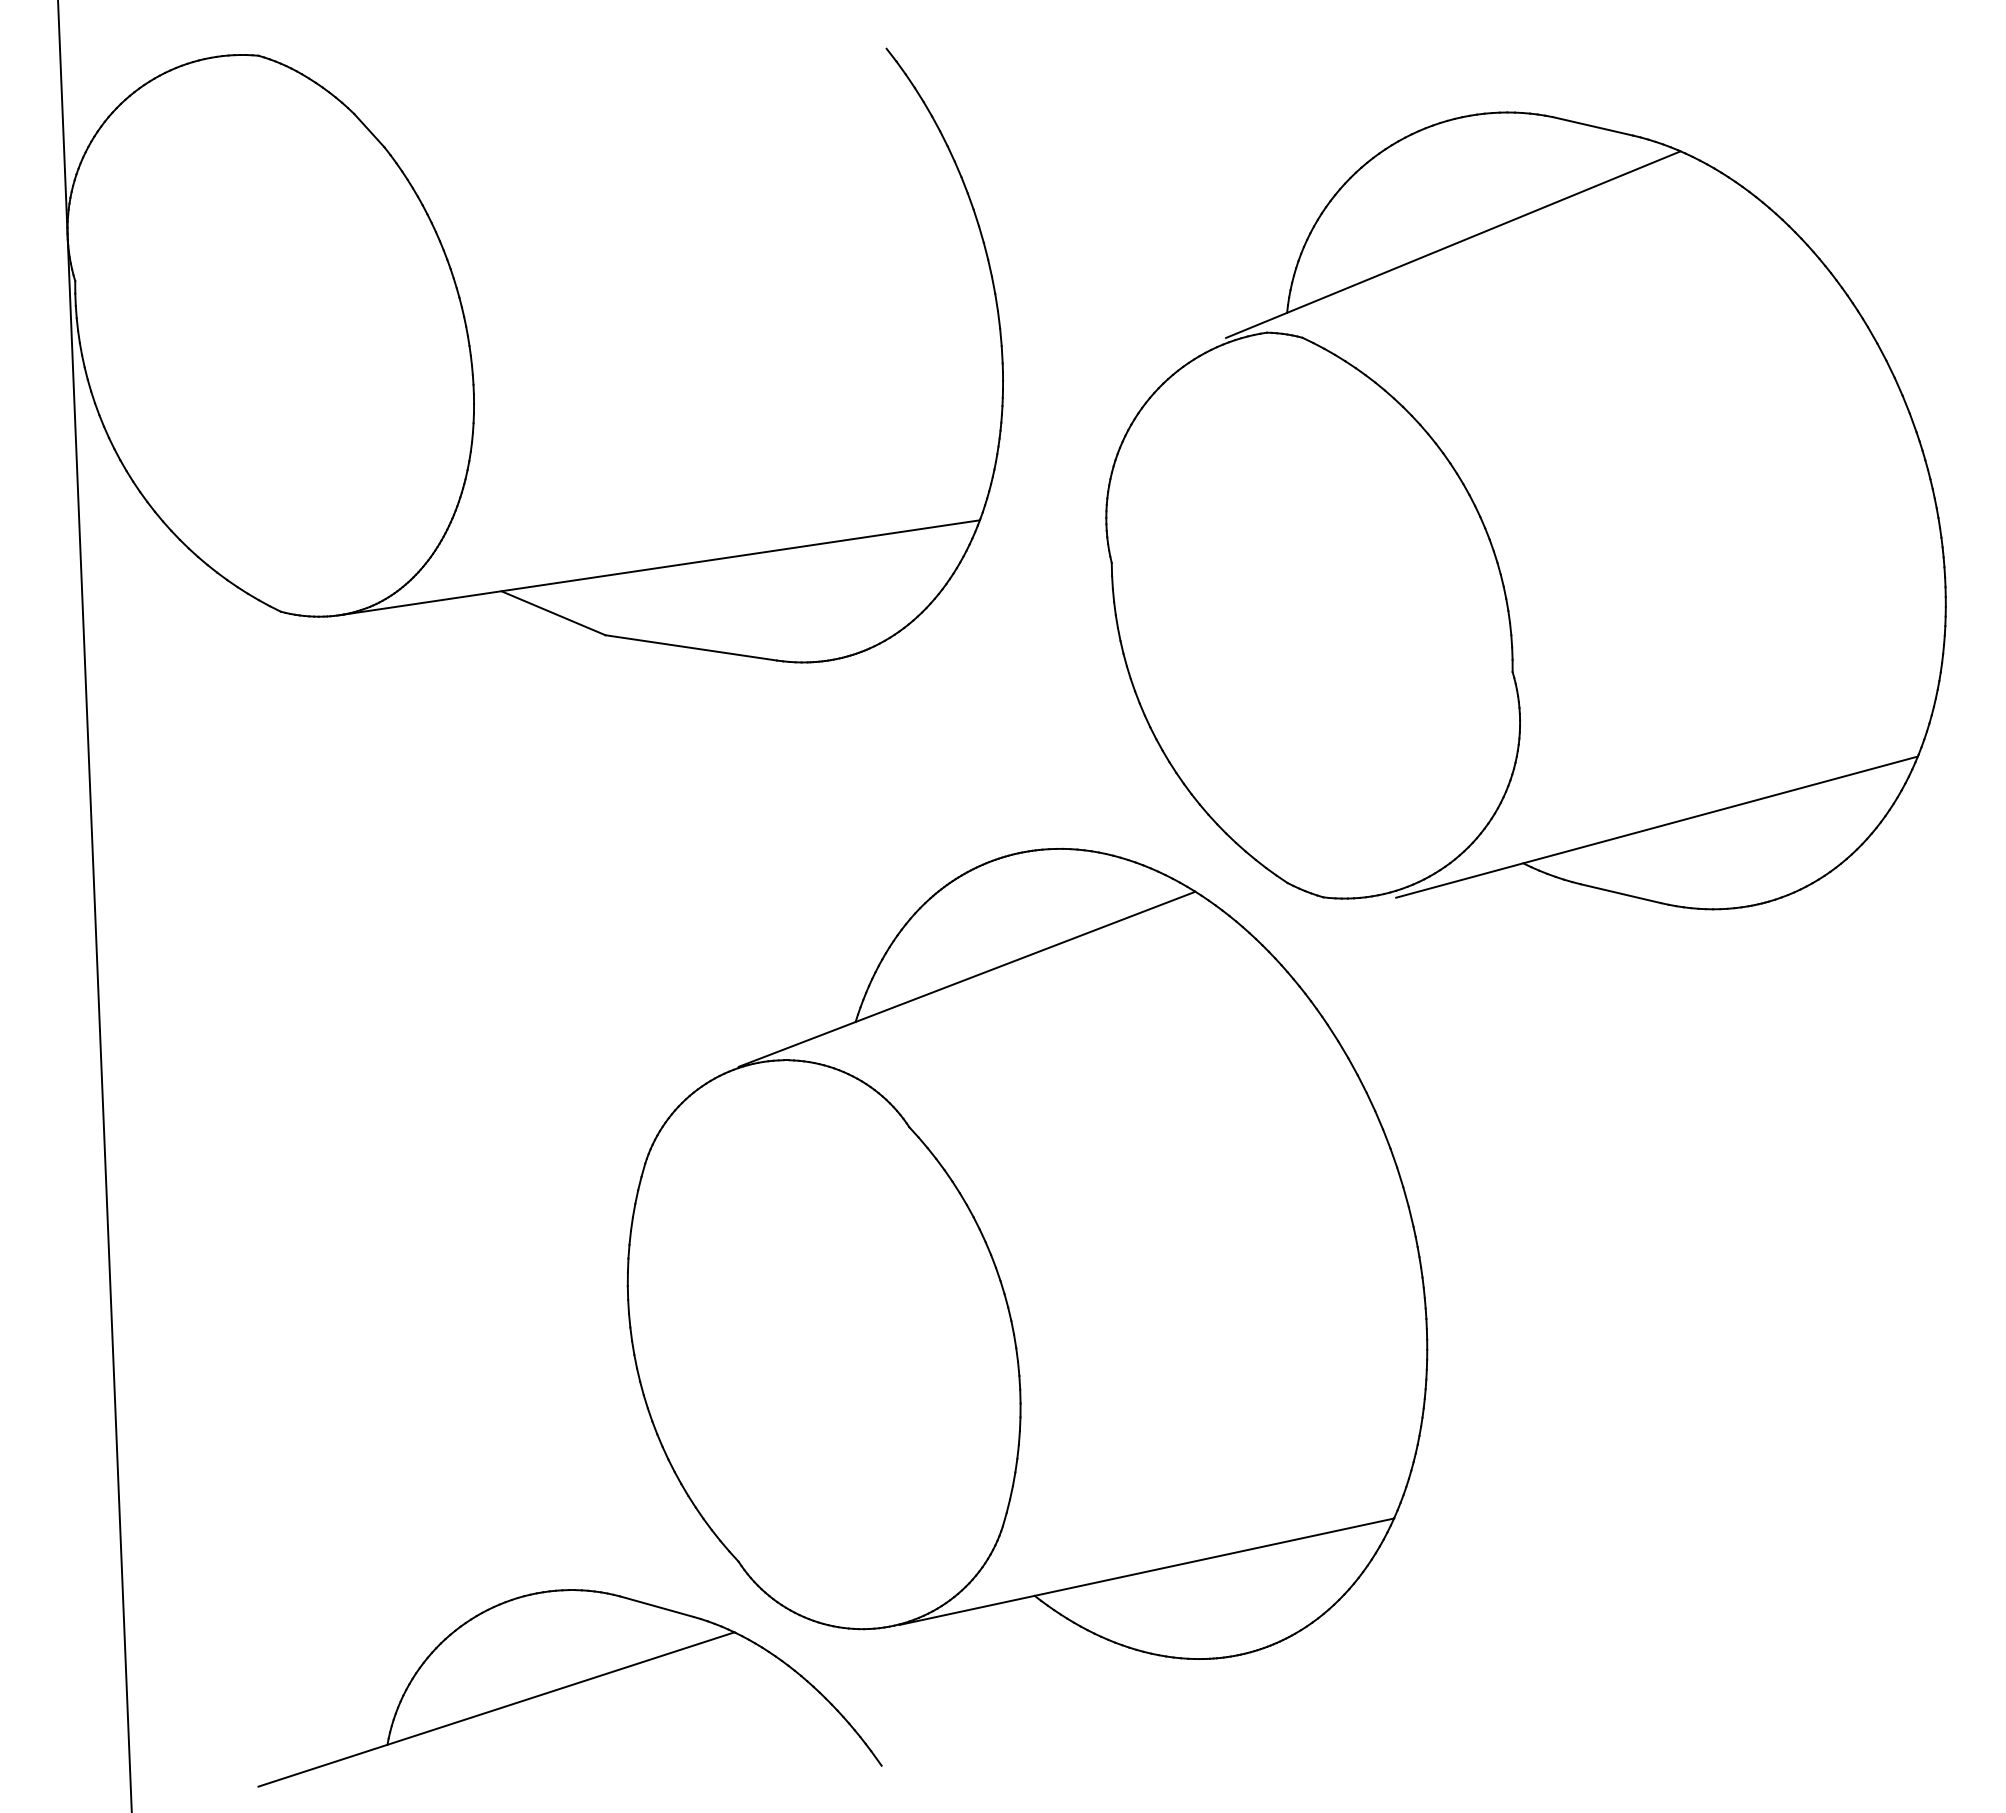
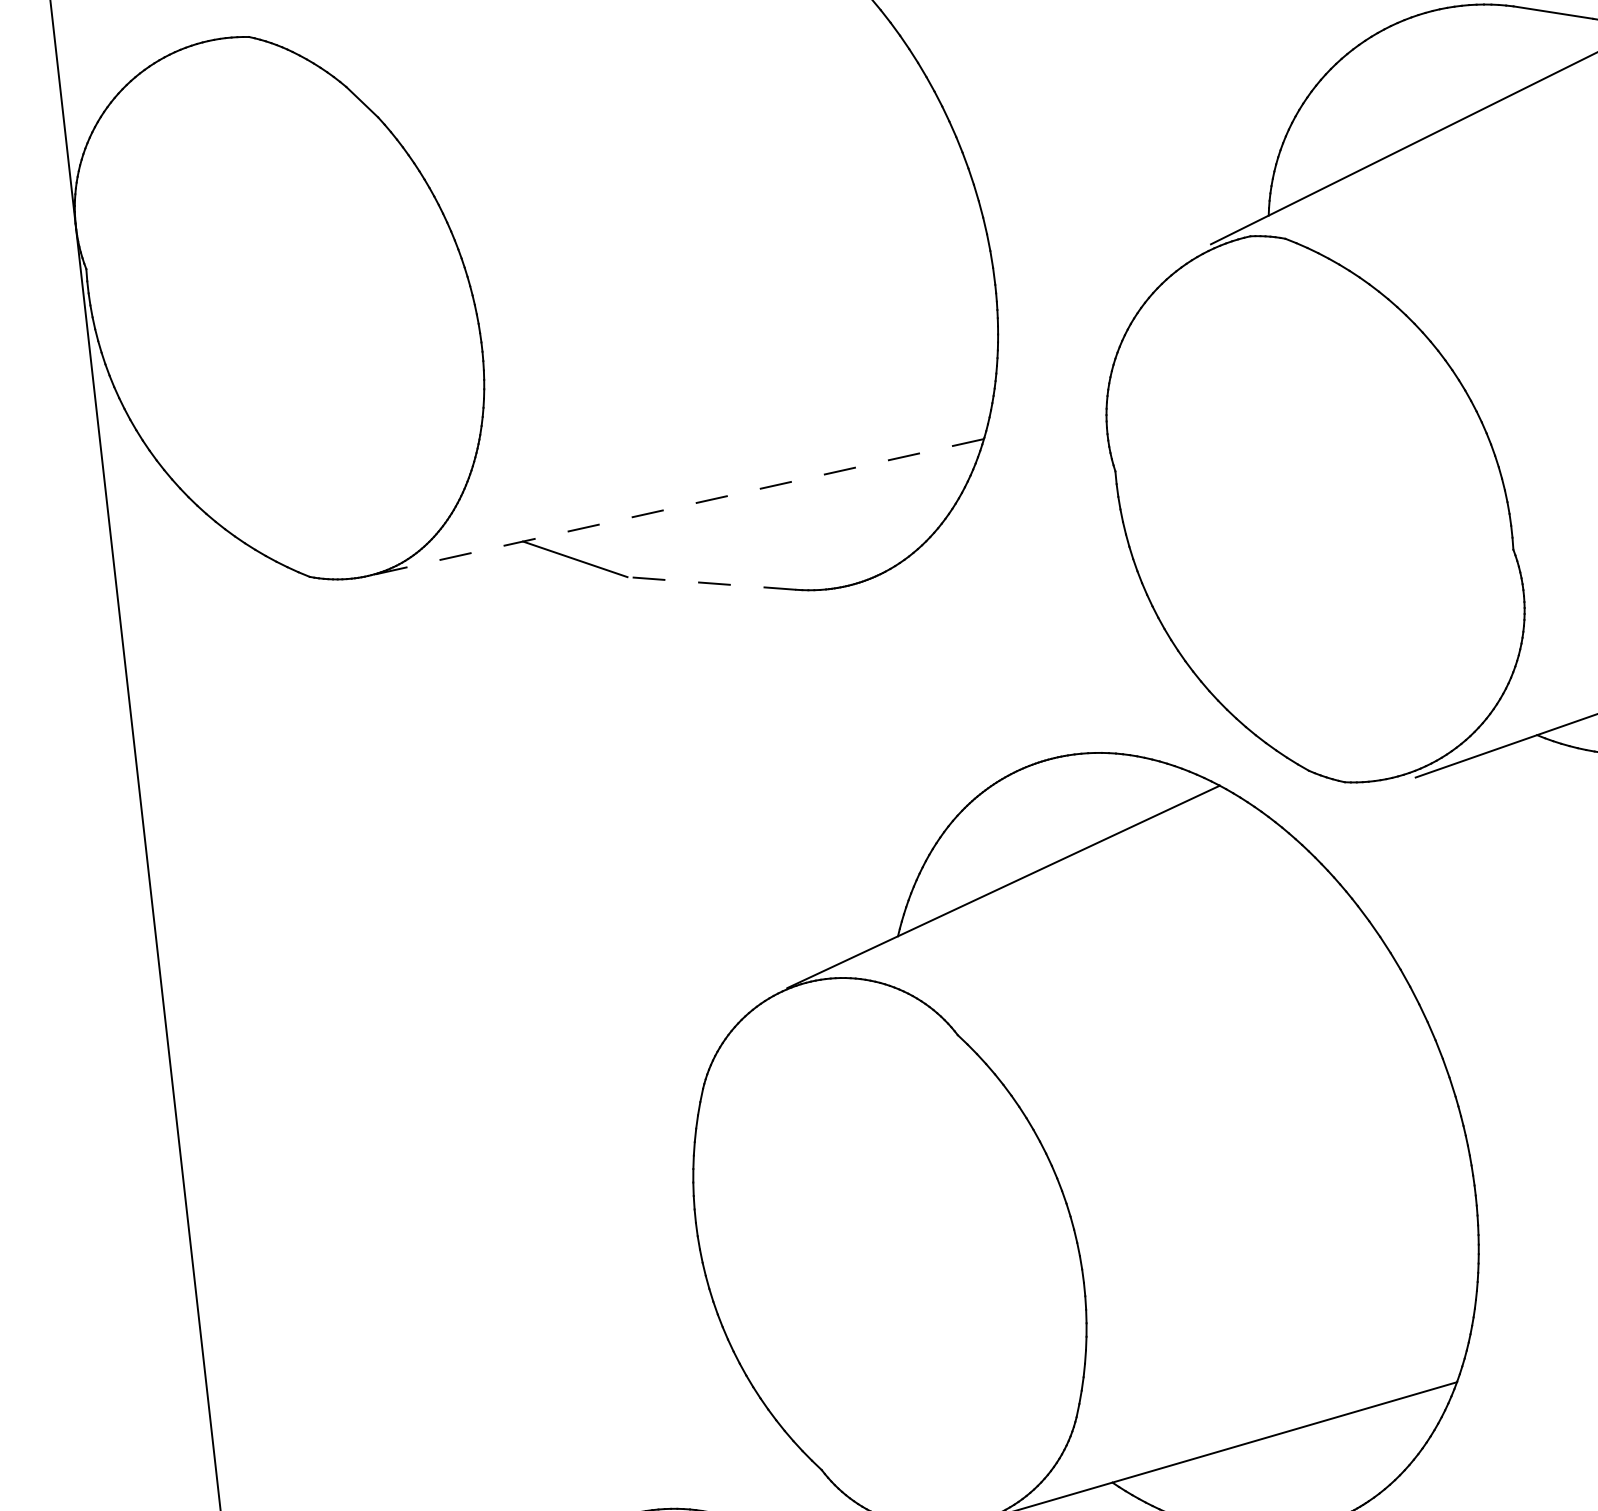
line: (659, 567) -> (675, 507), solid -> dashed
line: (691, 647) -> (712, 583), solid -> dashed

